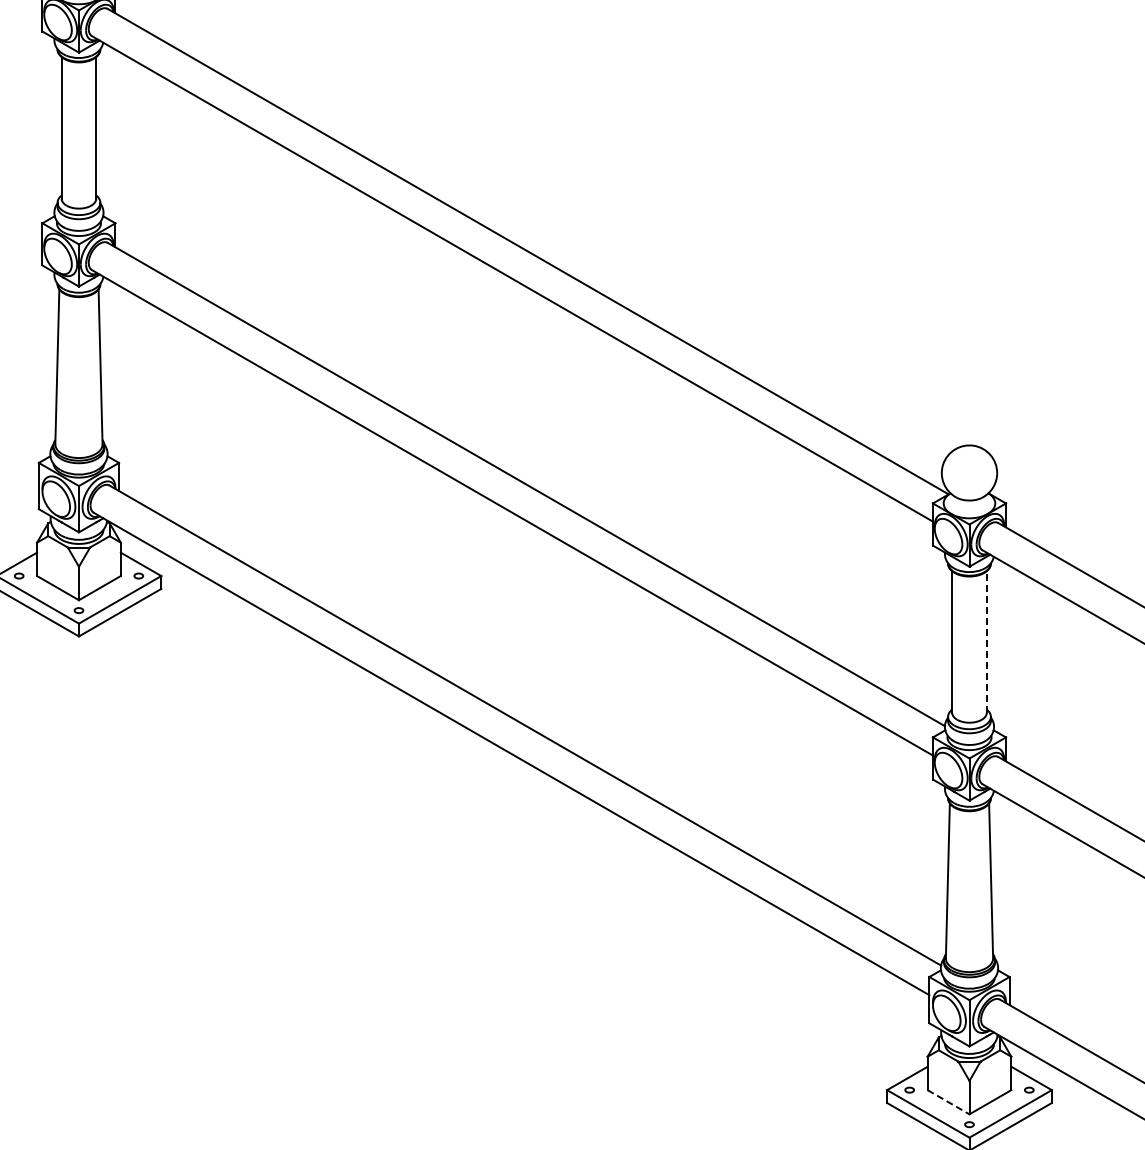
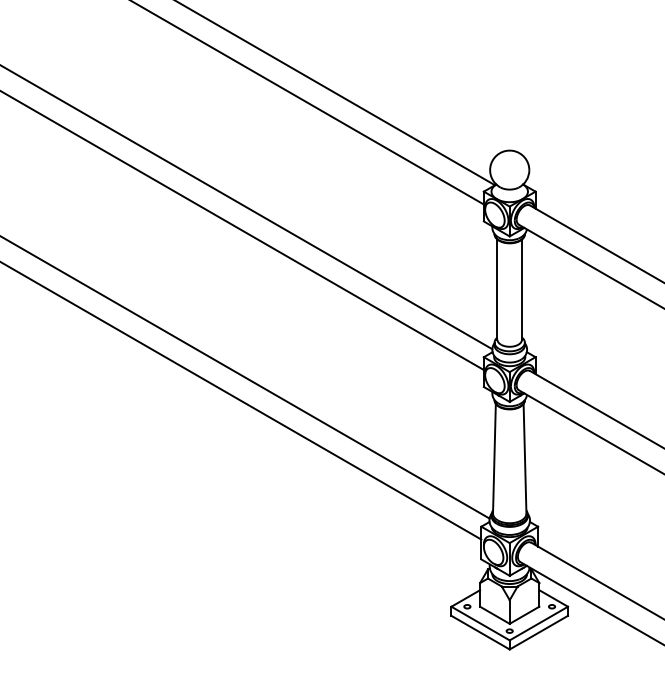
line: (986, 641) -> (521, 289), dashed -> solid
line: (948, 1102) -> (494, 615), dashed -> solid

